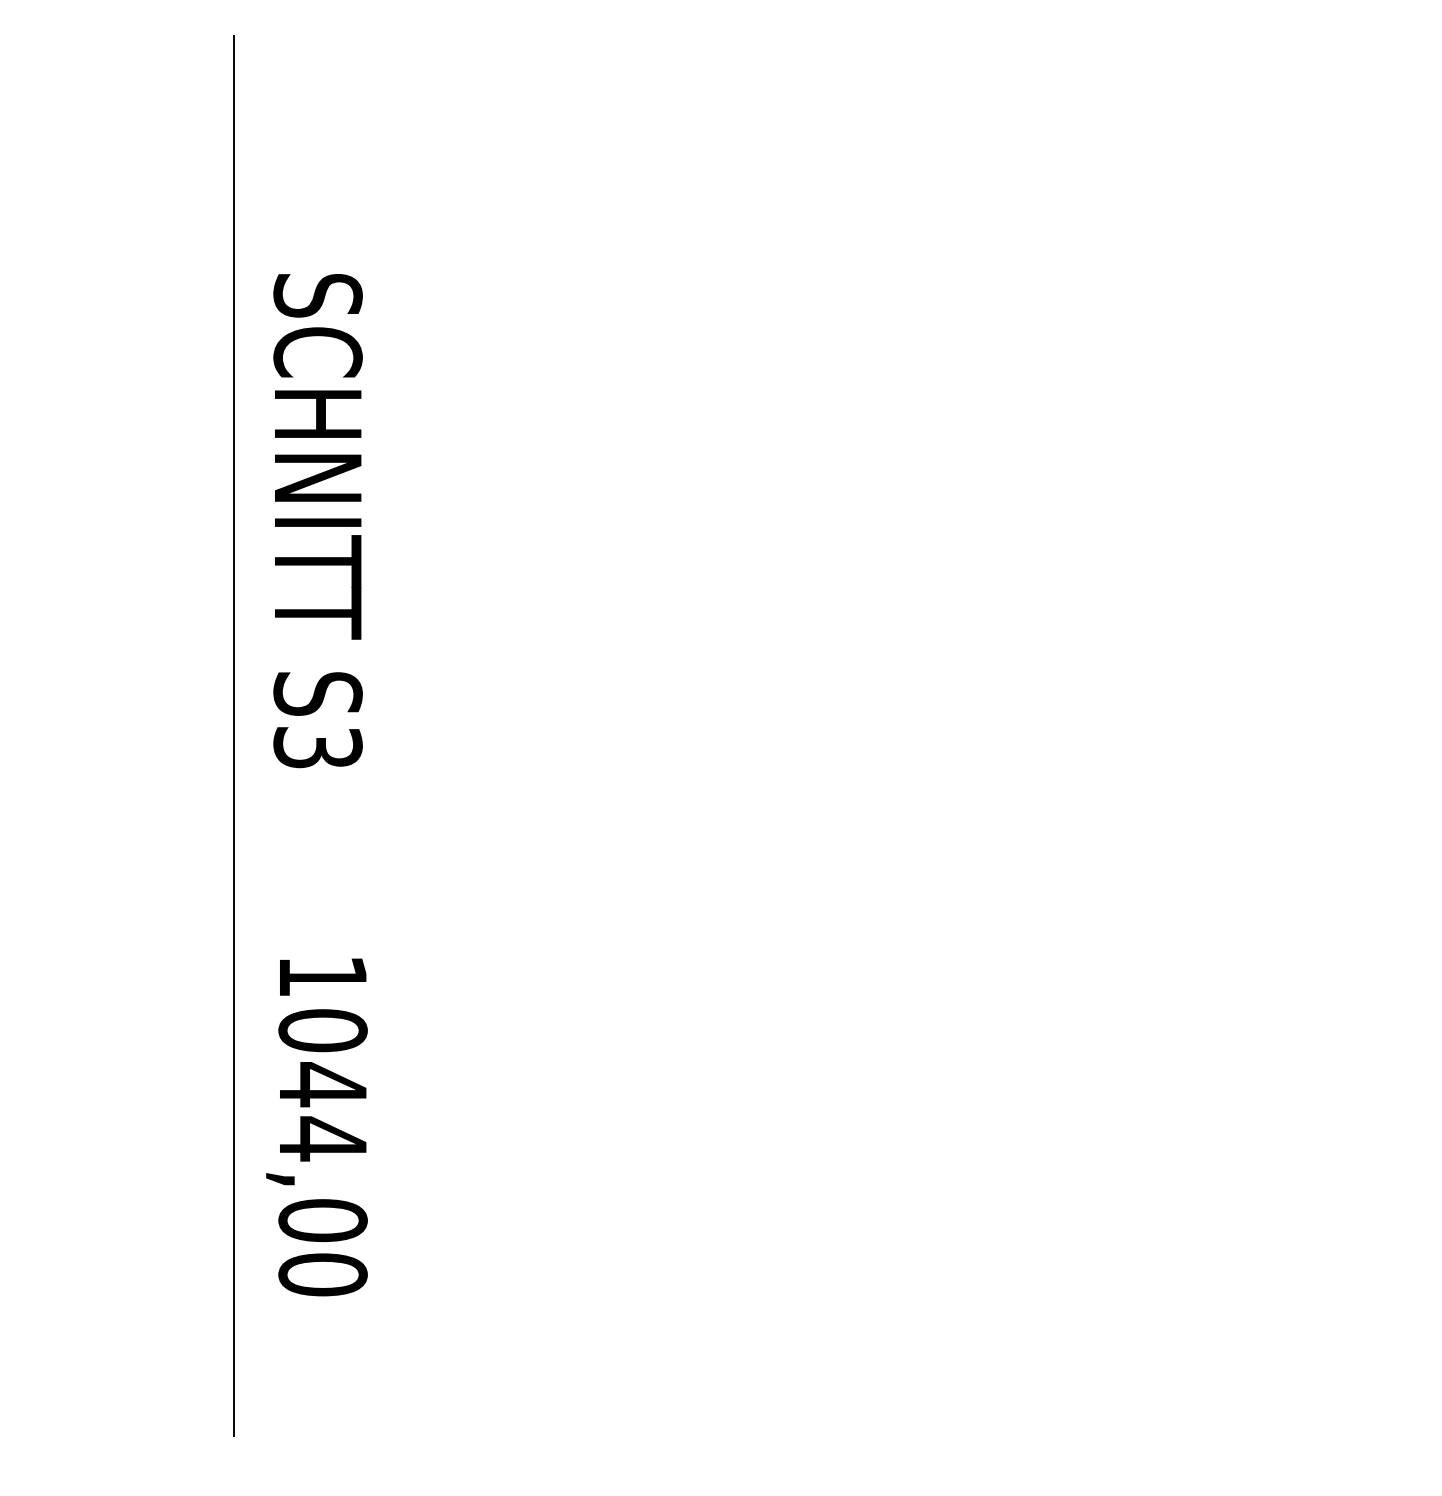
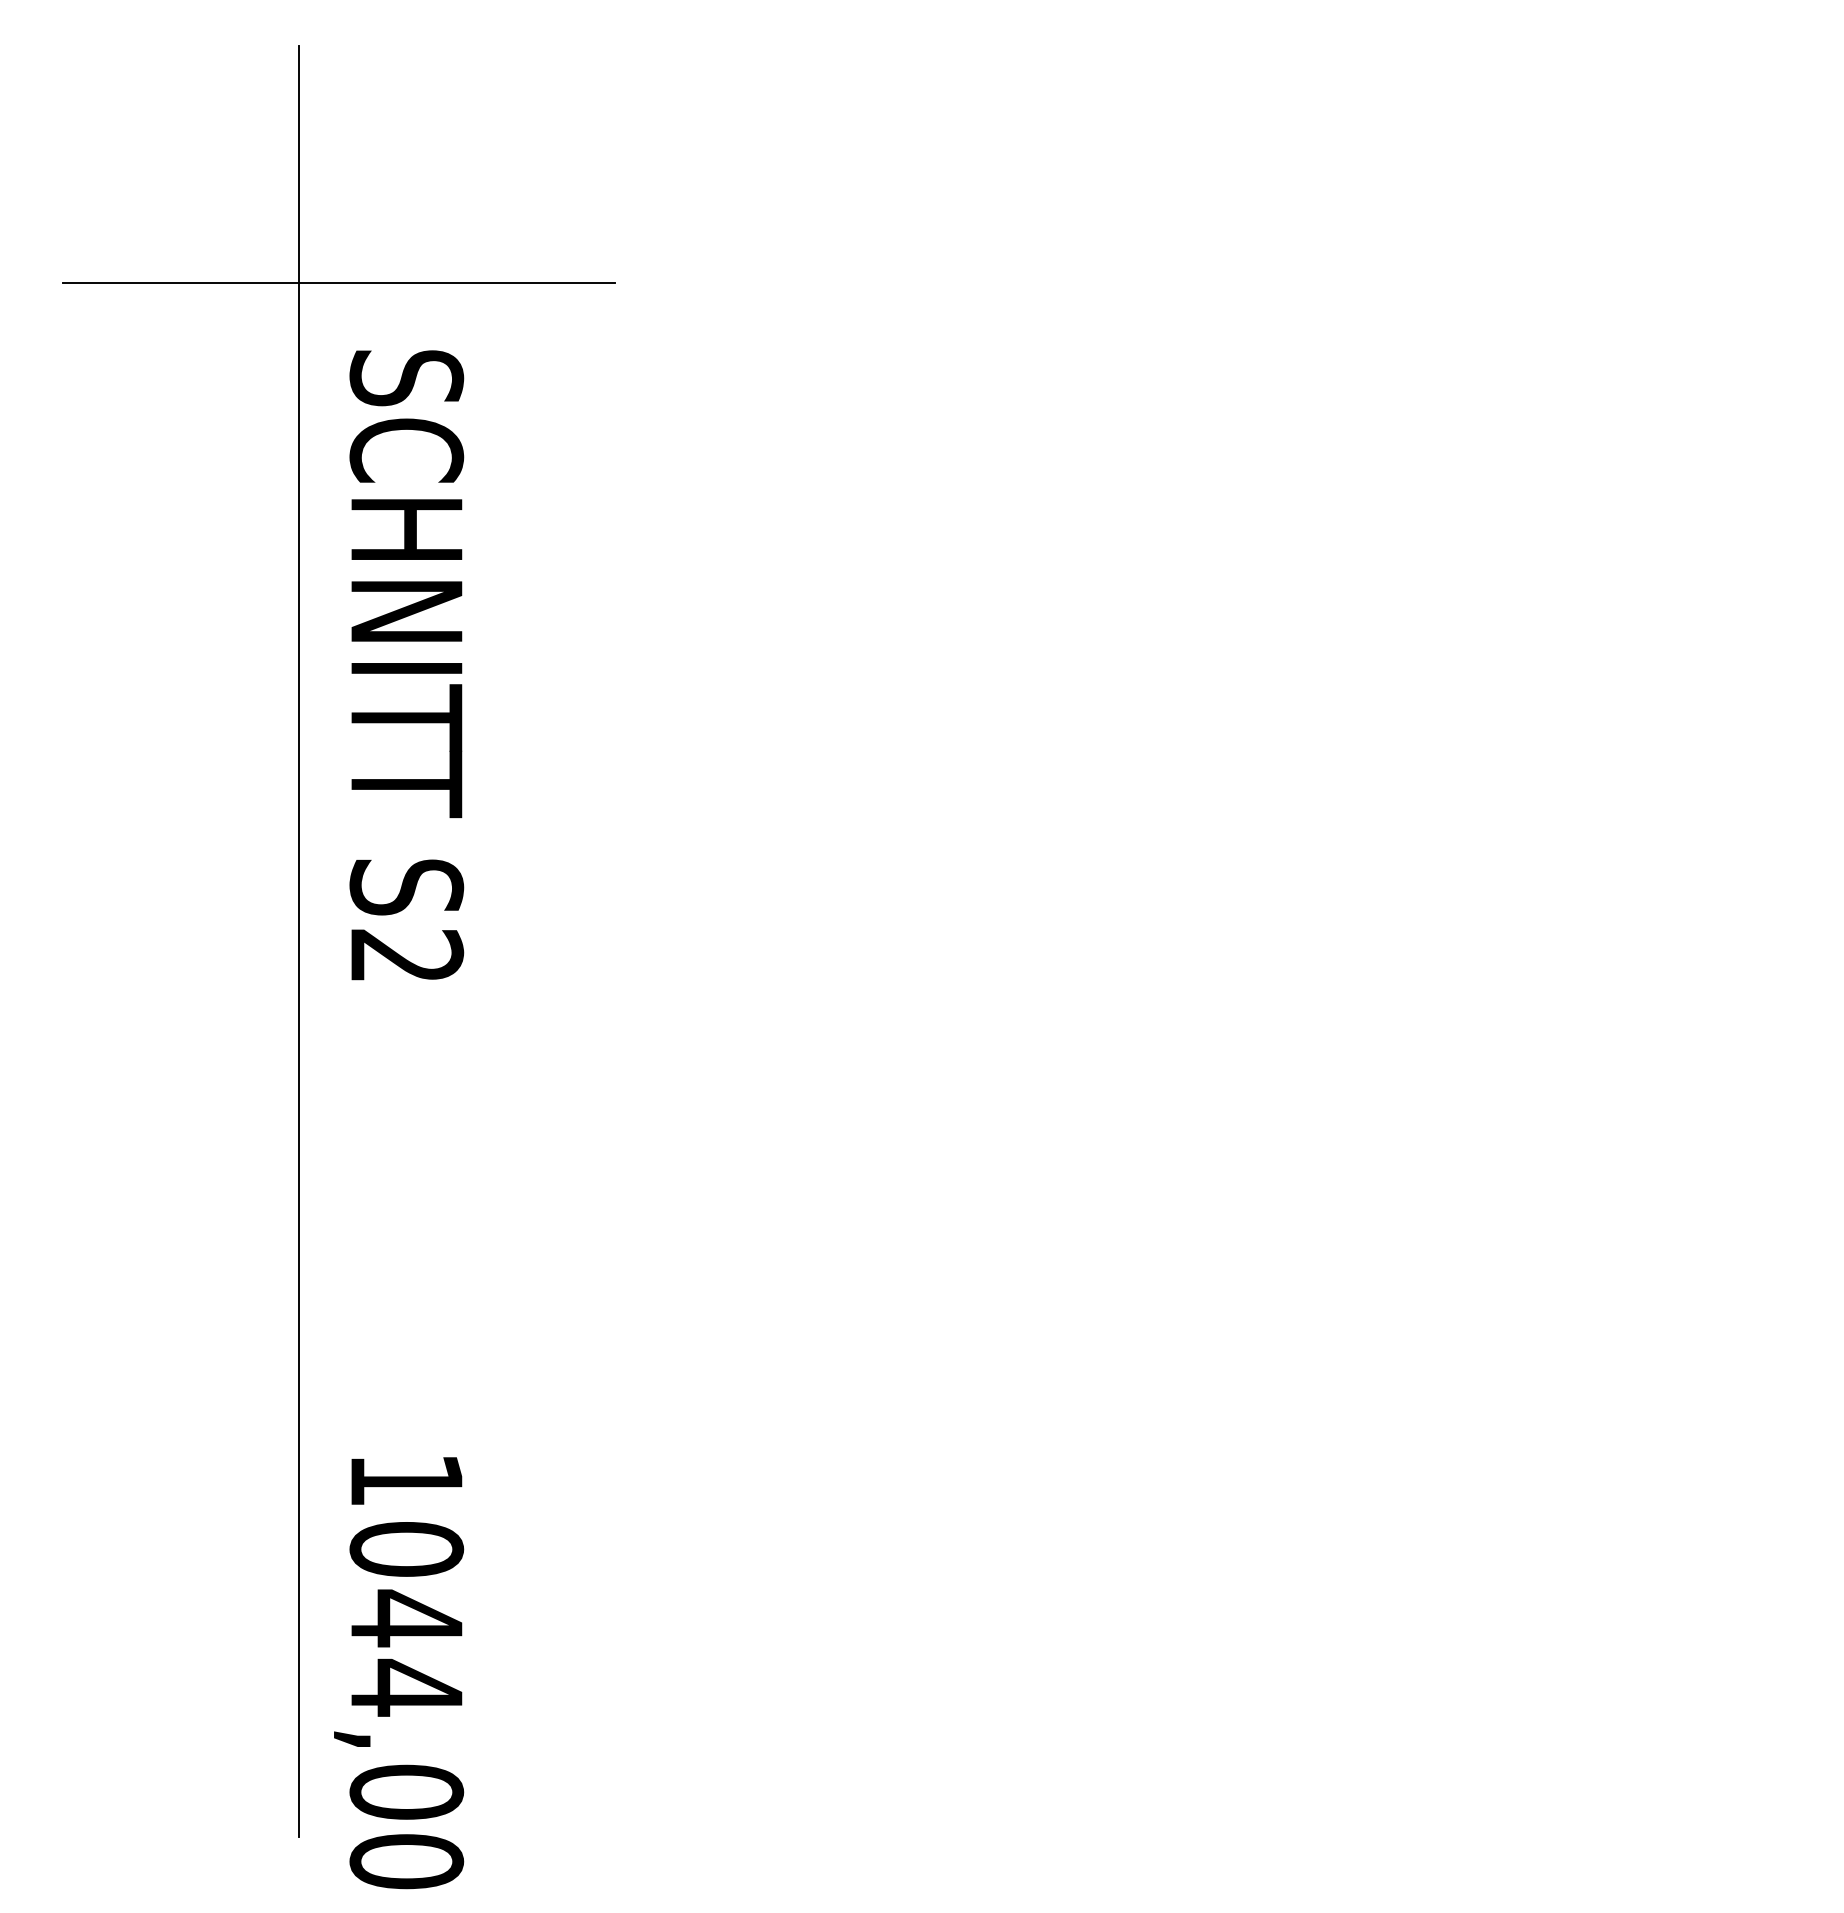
line: (264, 221) -> (338, 283), added
text: (317, 747) -> (406, 955), S3 -> S2
text: (316, 1127) -> (398, 1673), moved

